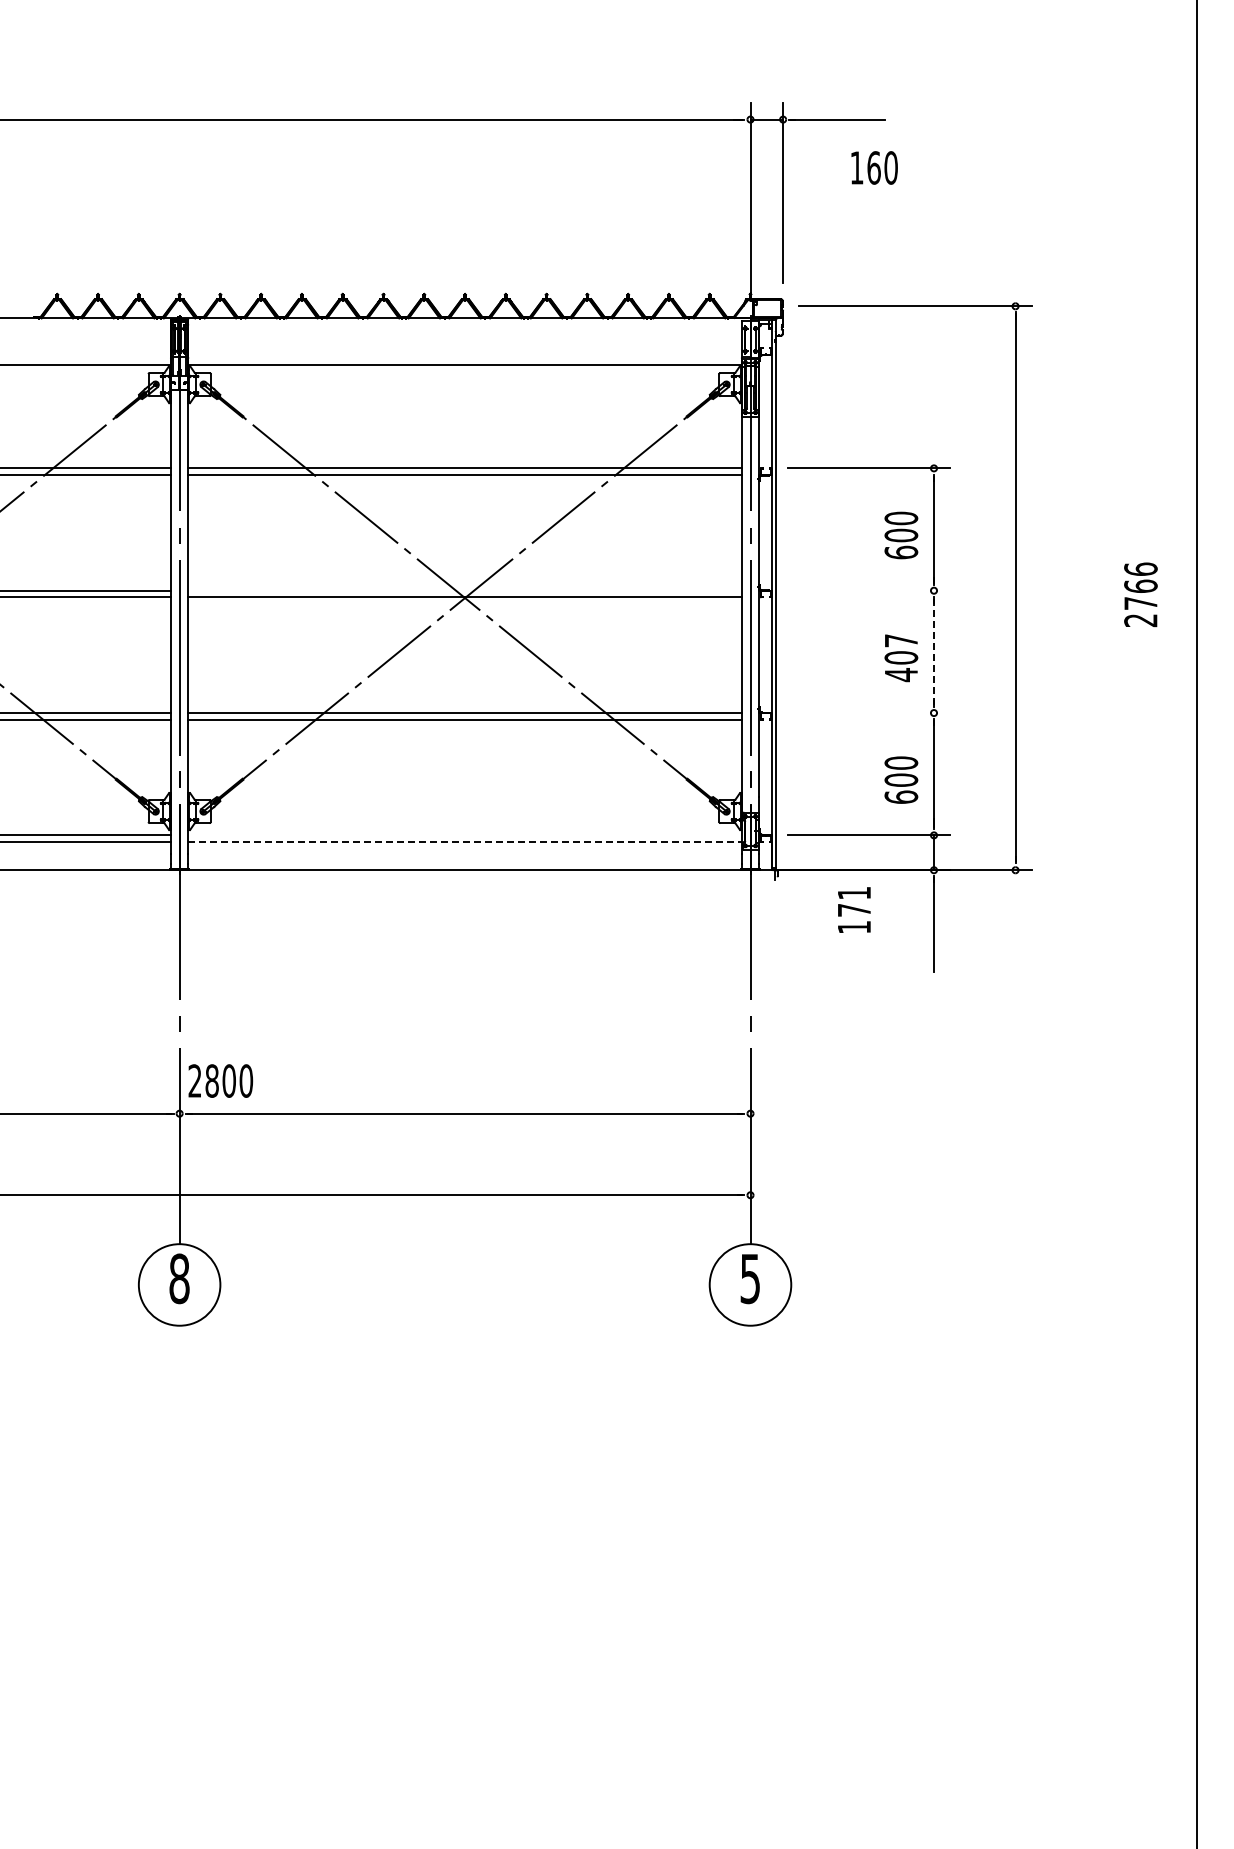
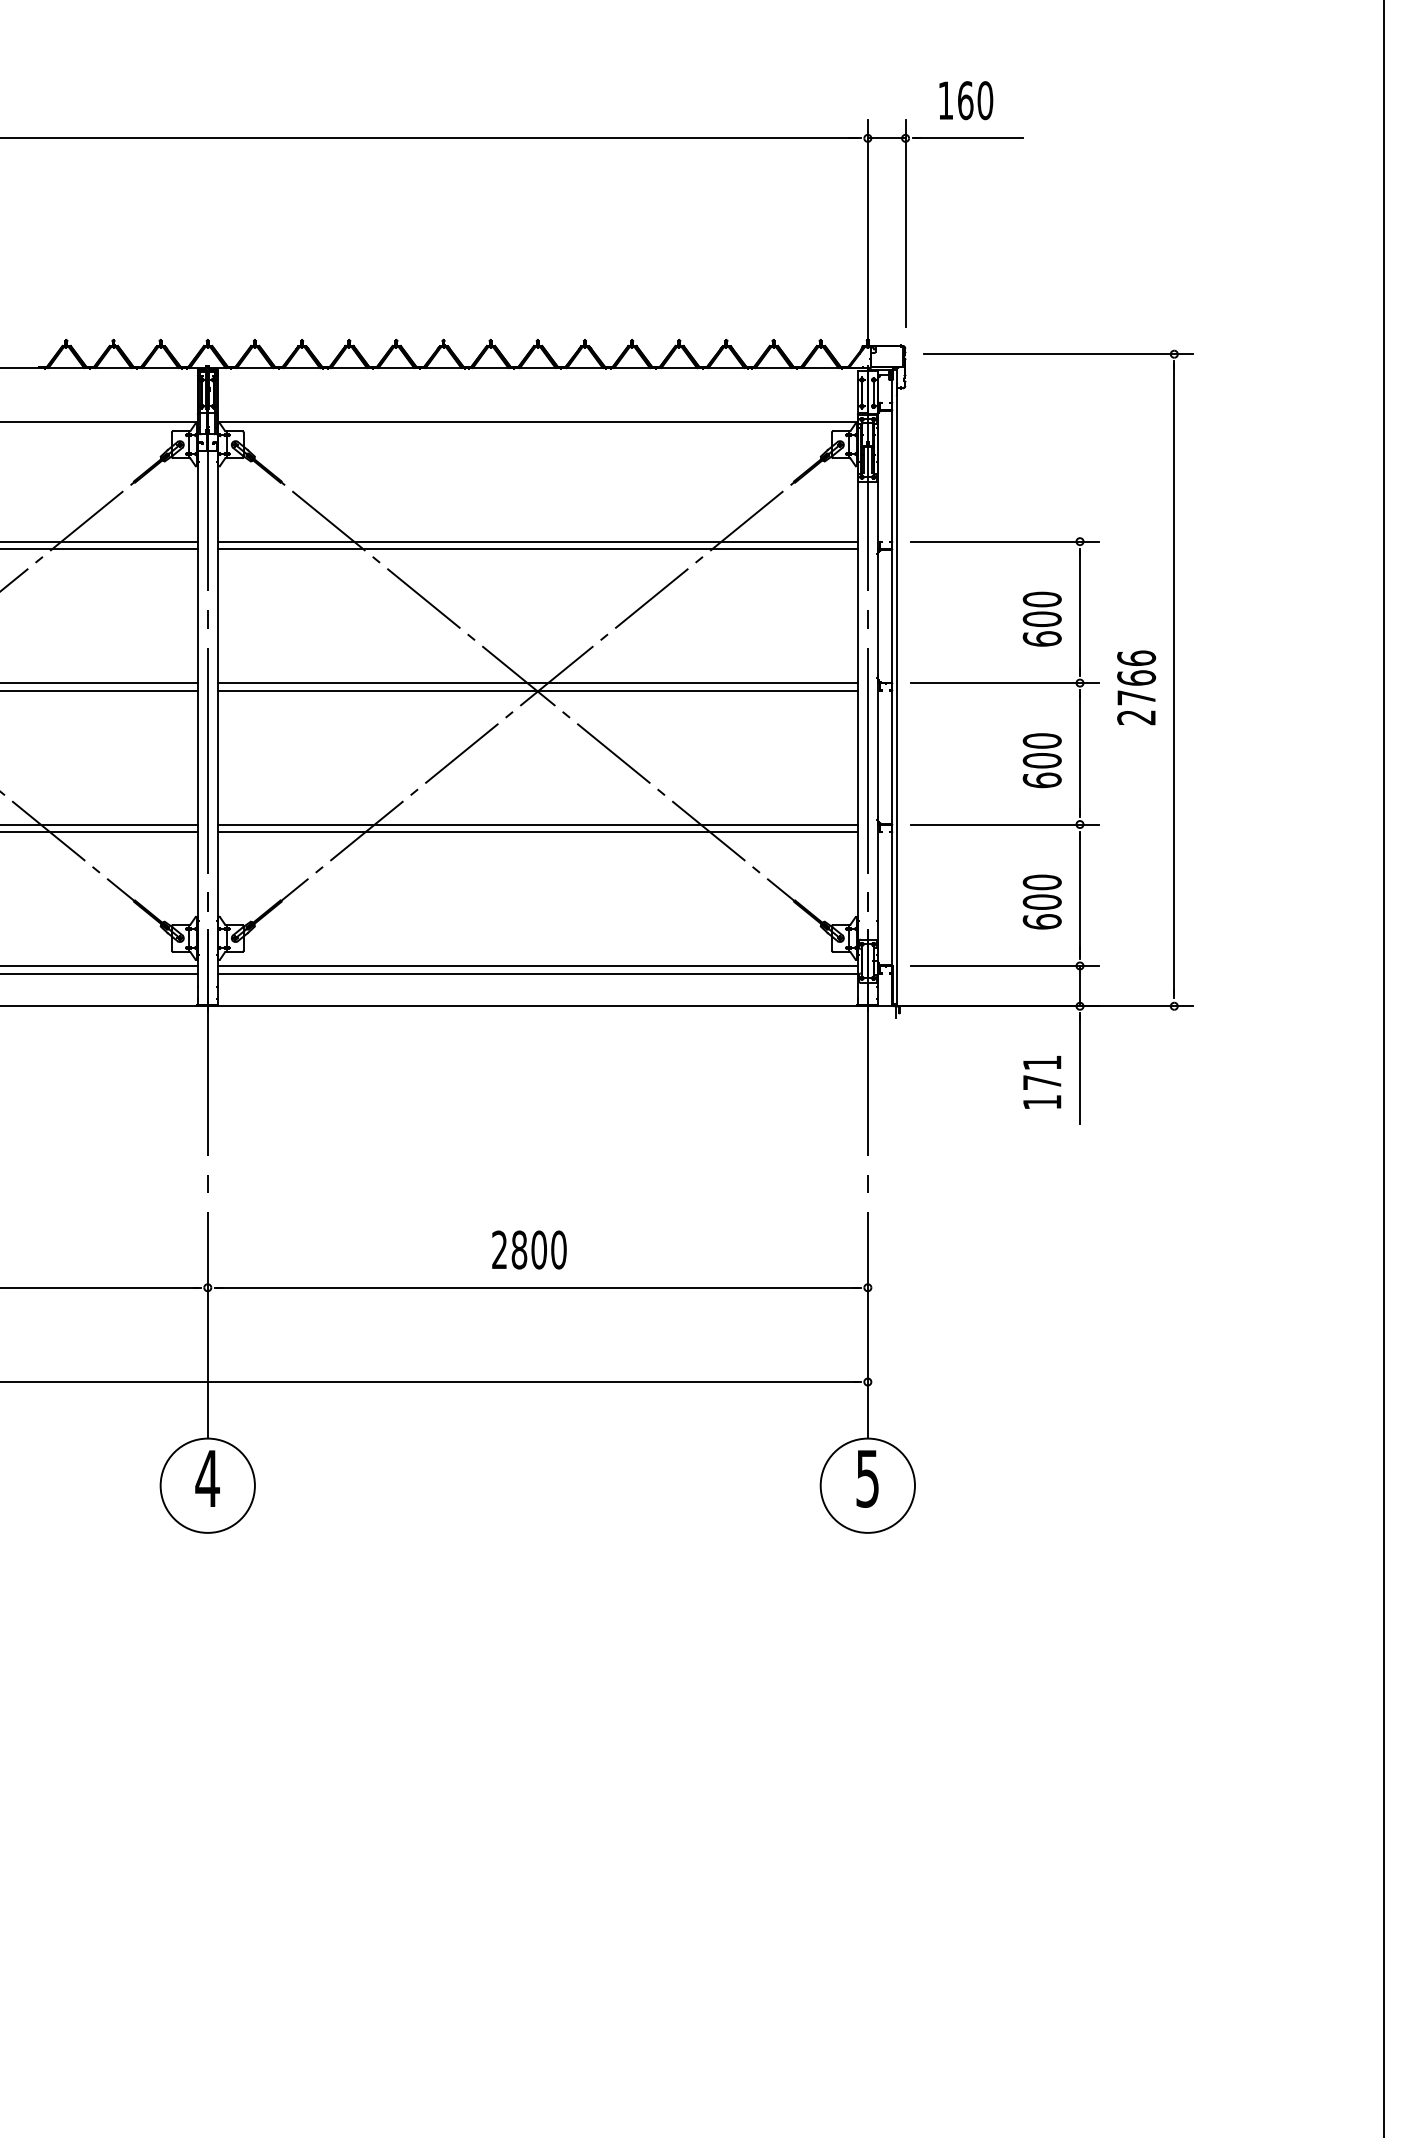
text: (874, 167) -> (966, 100), moved
line: (464, 590) -> (537, 682), added
line: (868, 590) -> (1004, 682), added
text: (1140, 594) -> (1136, 687), moved
line: (934, 652) -> (1080, 754), dashed -> solid
text: (901, 658) -> (1042, 761), 407 -> 600
line: (868, 713) -> (1004, 825), added
line: (464, 835) -> (537, 966), added
line: (465, 842) -> (538, 974), dashed -> solid
text: (854, 909) -> (1042, 1081), moved
text: (220, 1080) -> (529, 1249), moved
text: (179, 1278) -> (207, 1478), 8 -> 4

